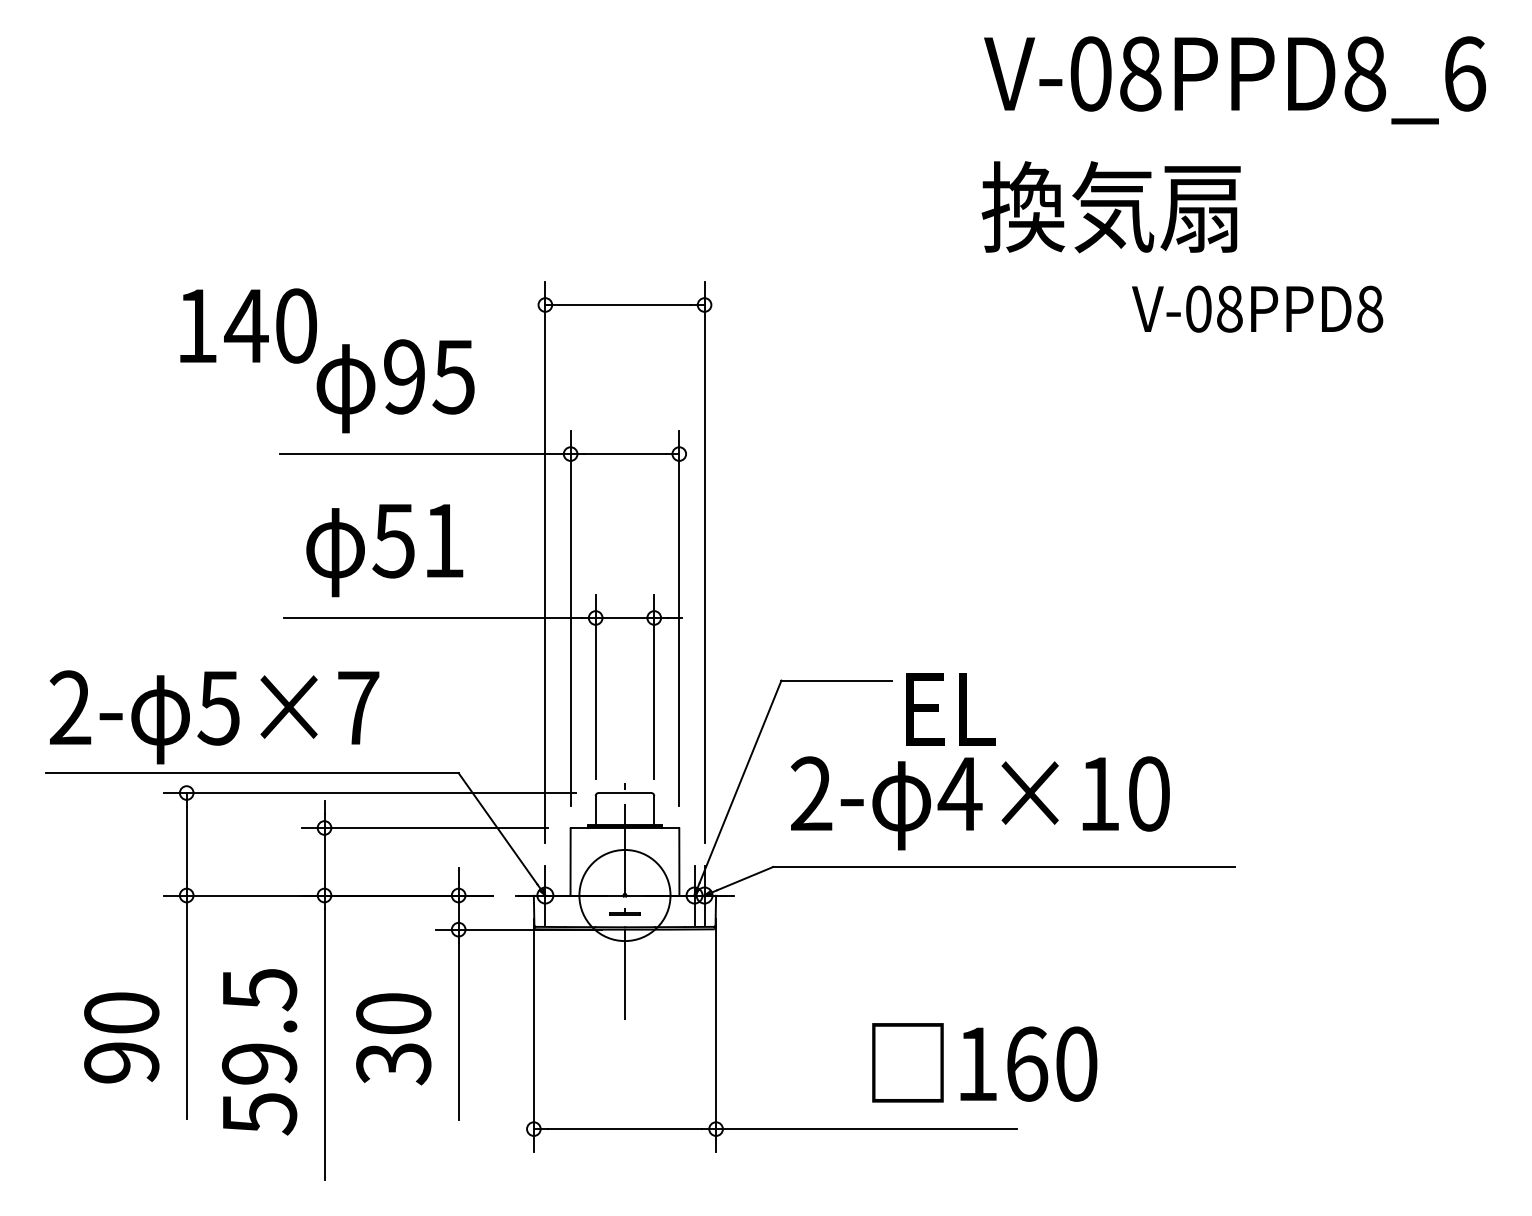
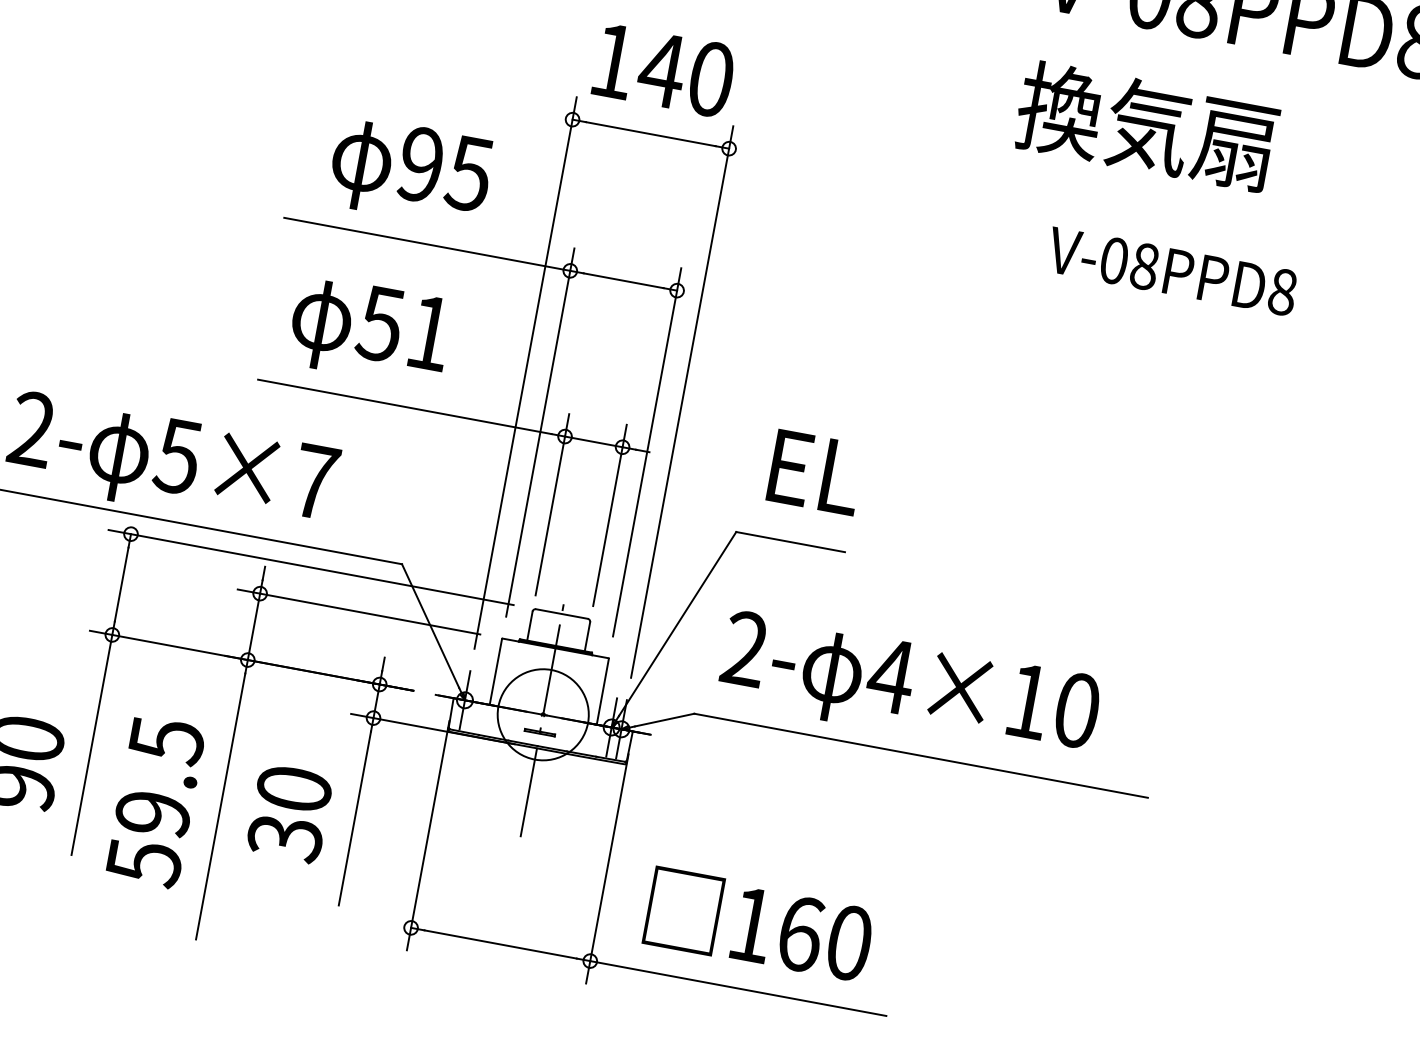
text: (1257, 308) -> (1172, 270), moved
text: (248, 325) -> (664, 70), moved
text: (950, 709) -> (815, 472), moved
text: (984, 1062) -> (759, 924), moved

